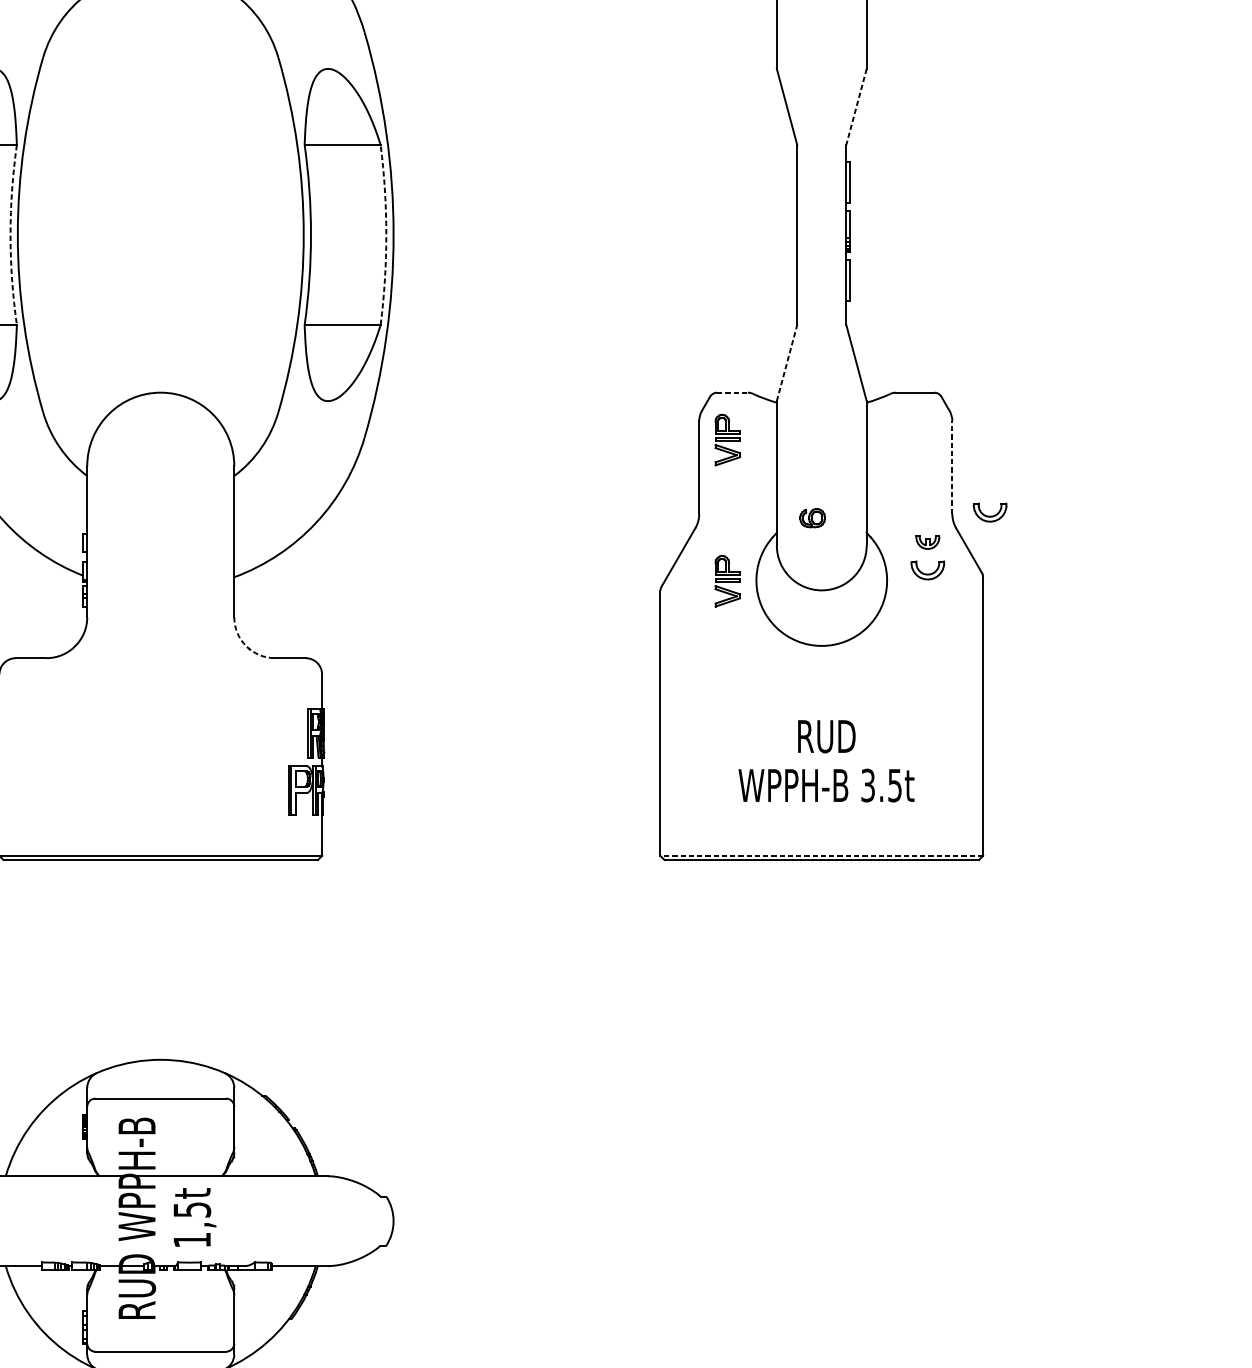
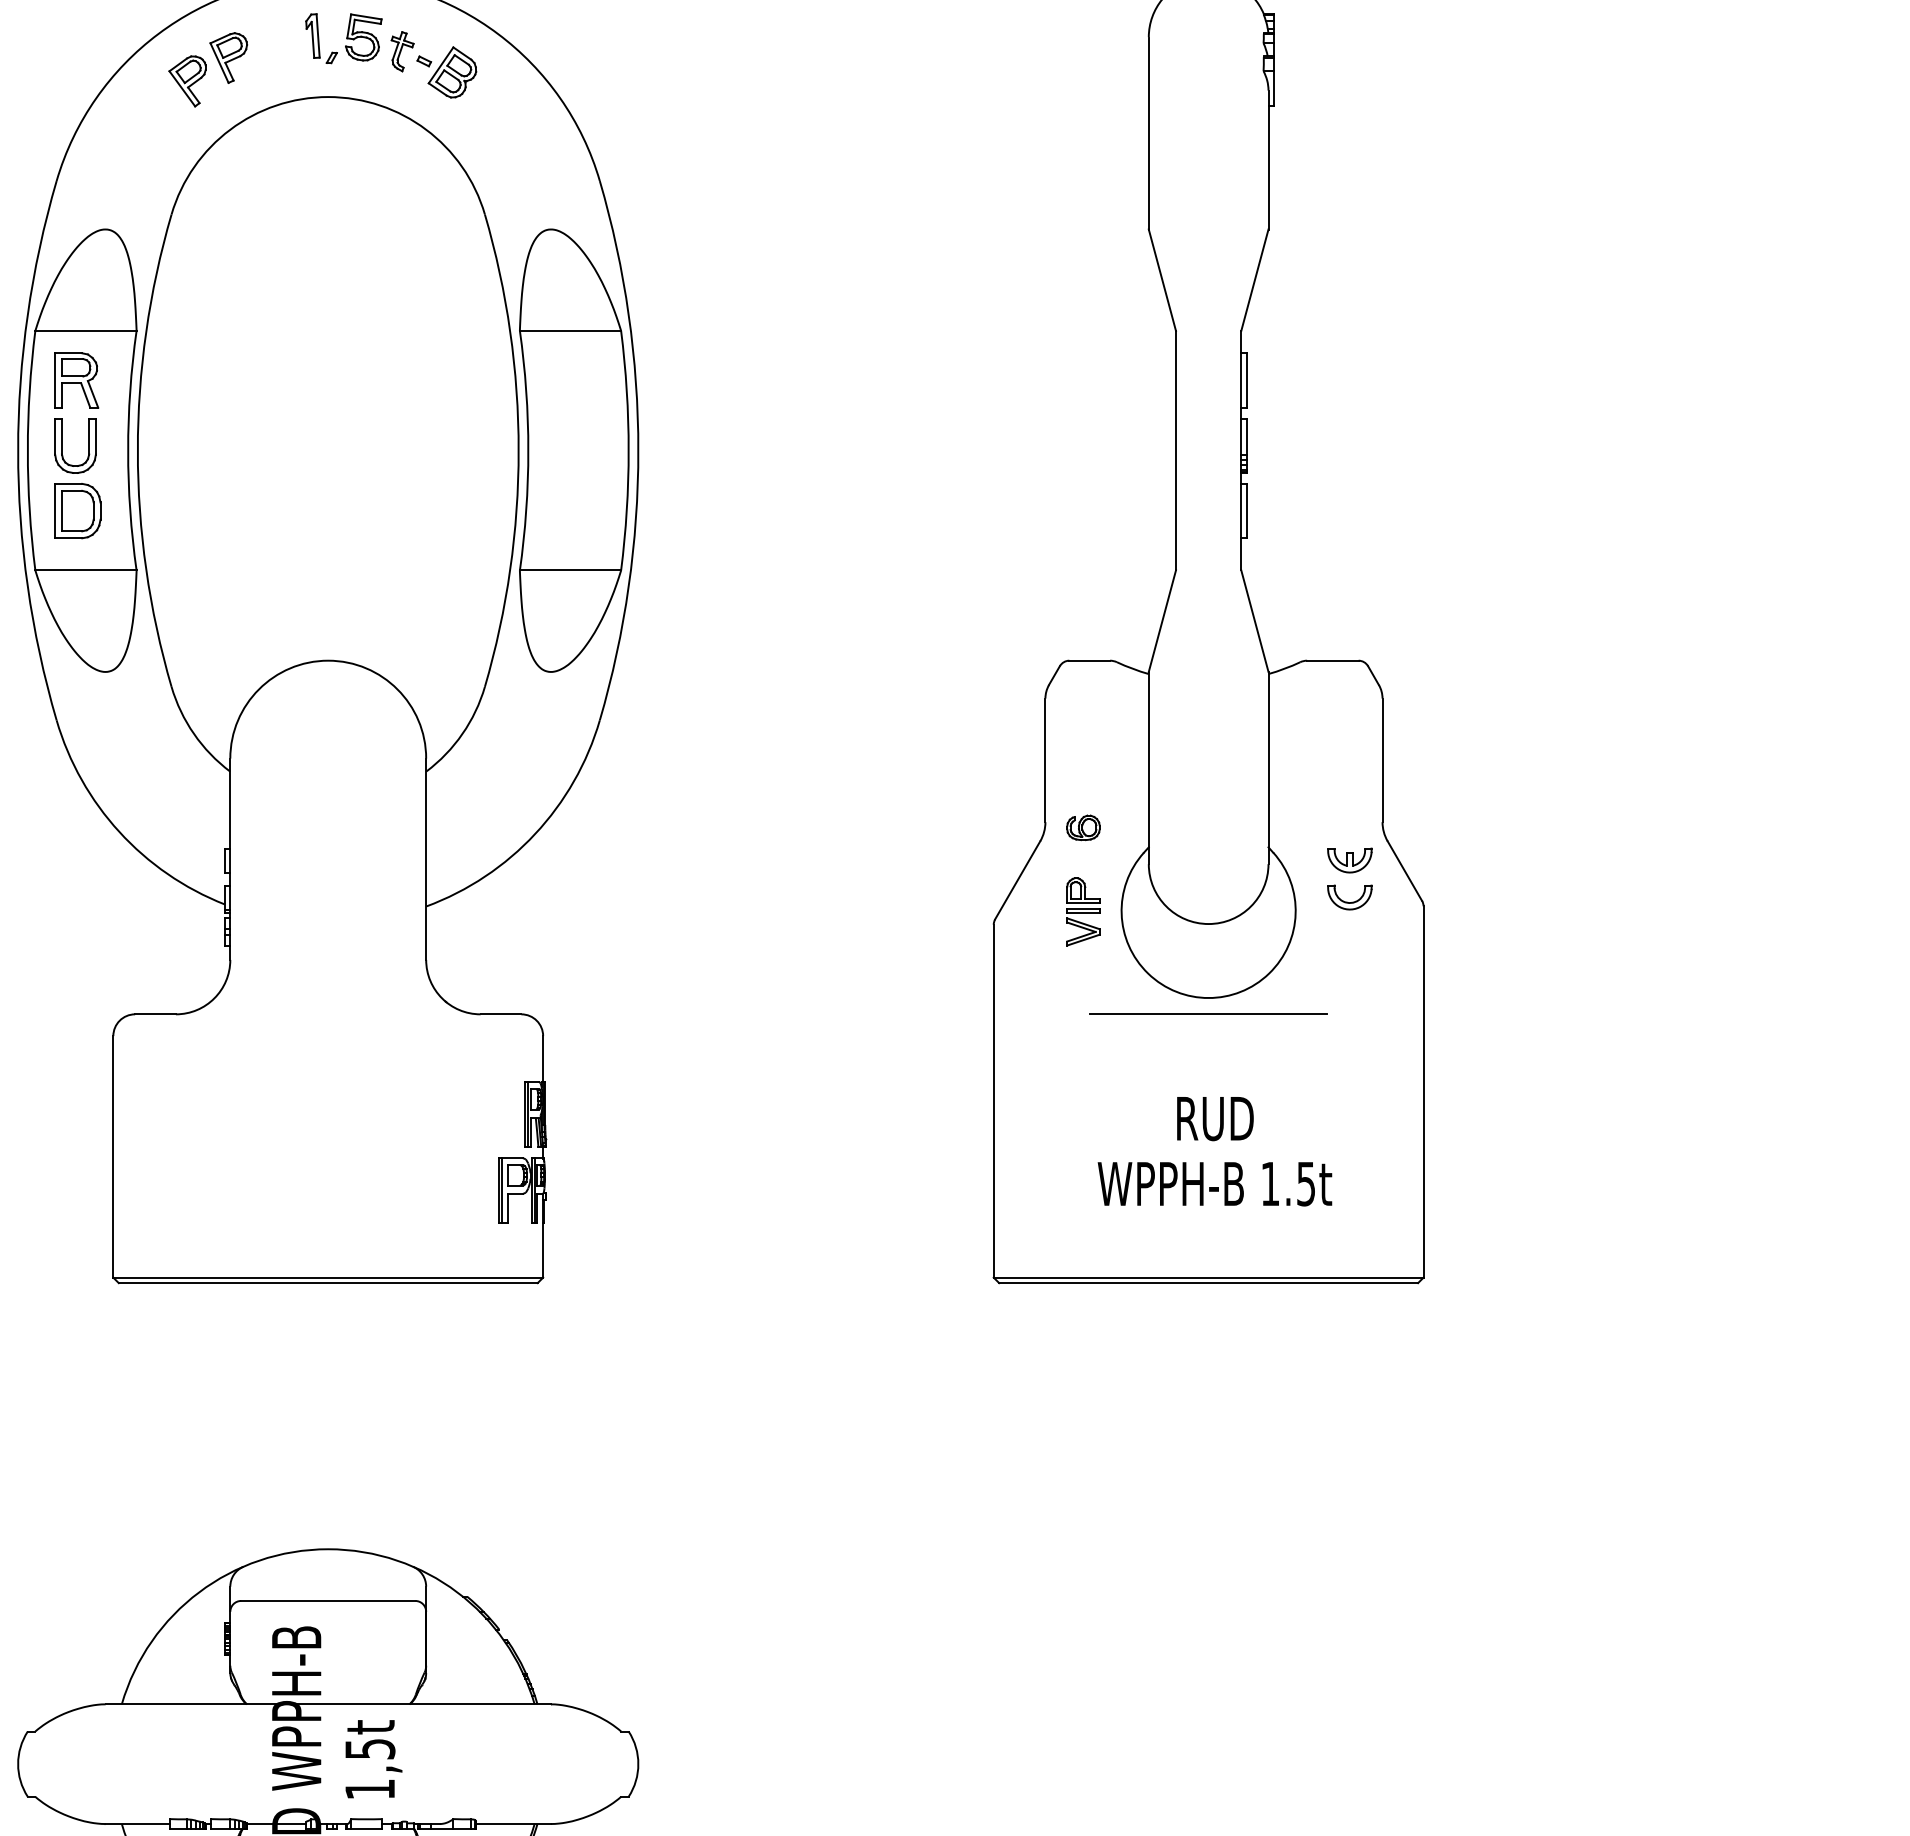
line: (856, 107) -> (1254, 280), dashed -> solid
arc: (10, 234) -> (128, 450), dashed -> solid
arc: (386, 234) -> (628, 450), dashed -> solid
line: (787, 363) -> (1162, 621), dashed -> solid
line: (733, 392) -> (1090, 660), dashed -> solid
part: (727, 439) -> (1083, 723), removed
line: (952, 467) -> (1382, 760), dashed -> solid
part: (989, 512) -> (1432, 820), removed
part: (812, 517) -> (1083, 827), moved
part: (927, 542) -> (1349, 860), size x1.43
arc: (246, 646) -> (442, 998), dashed -> solid
line: (821, 658) -> (1208, 1014), added
text: (868, 785) -> (1270, 1183), 3.5t -> 1.5t
line: (821, 855) -> (1208, 1277), dashed -> solid

